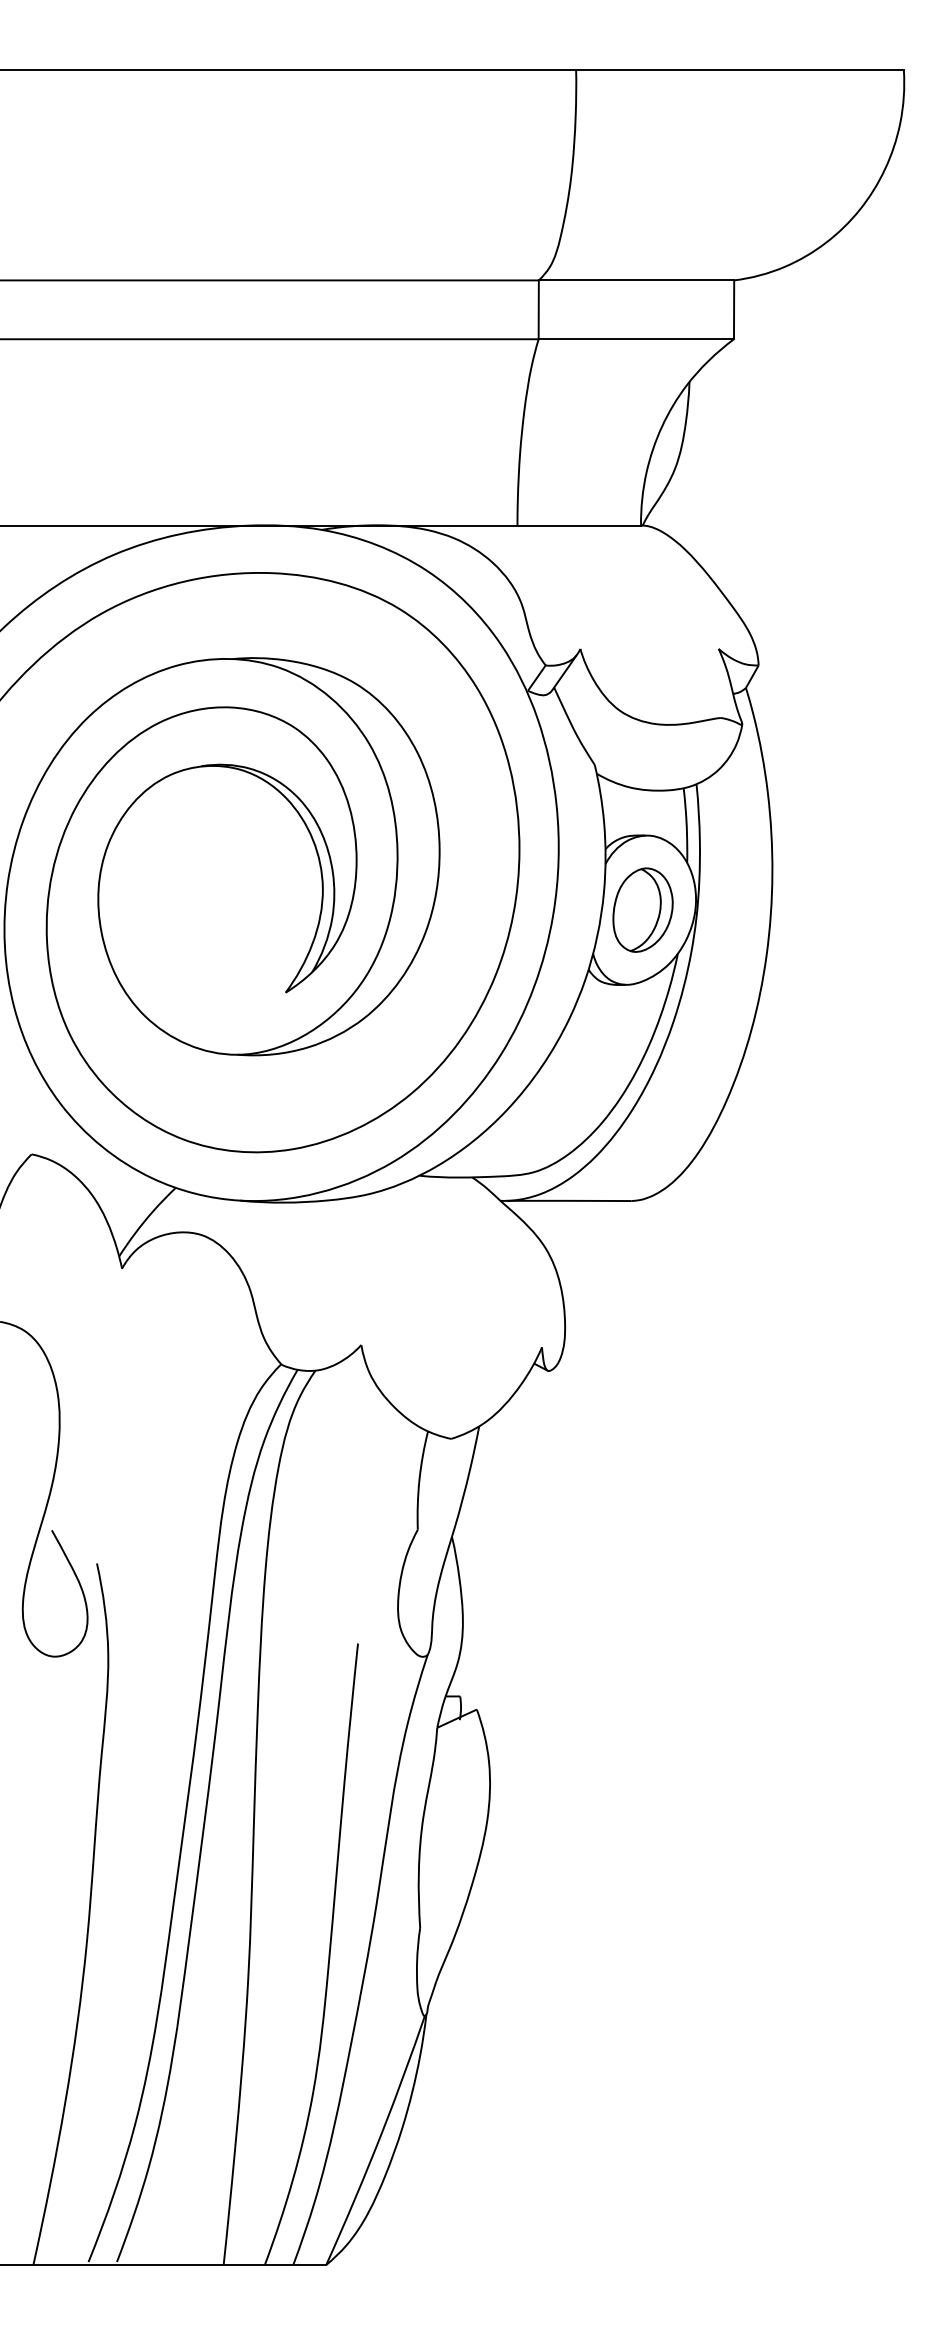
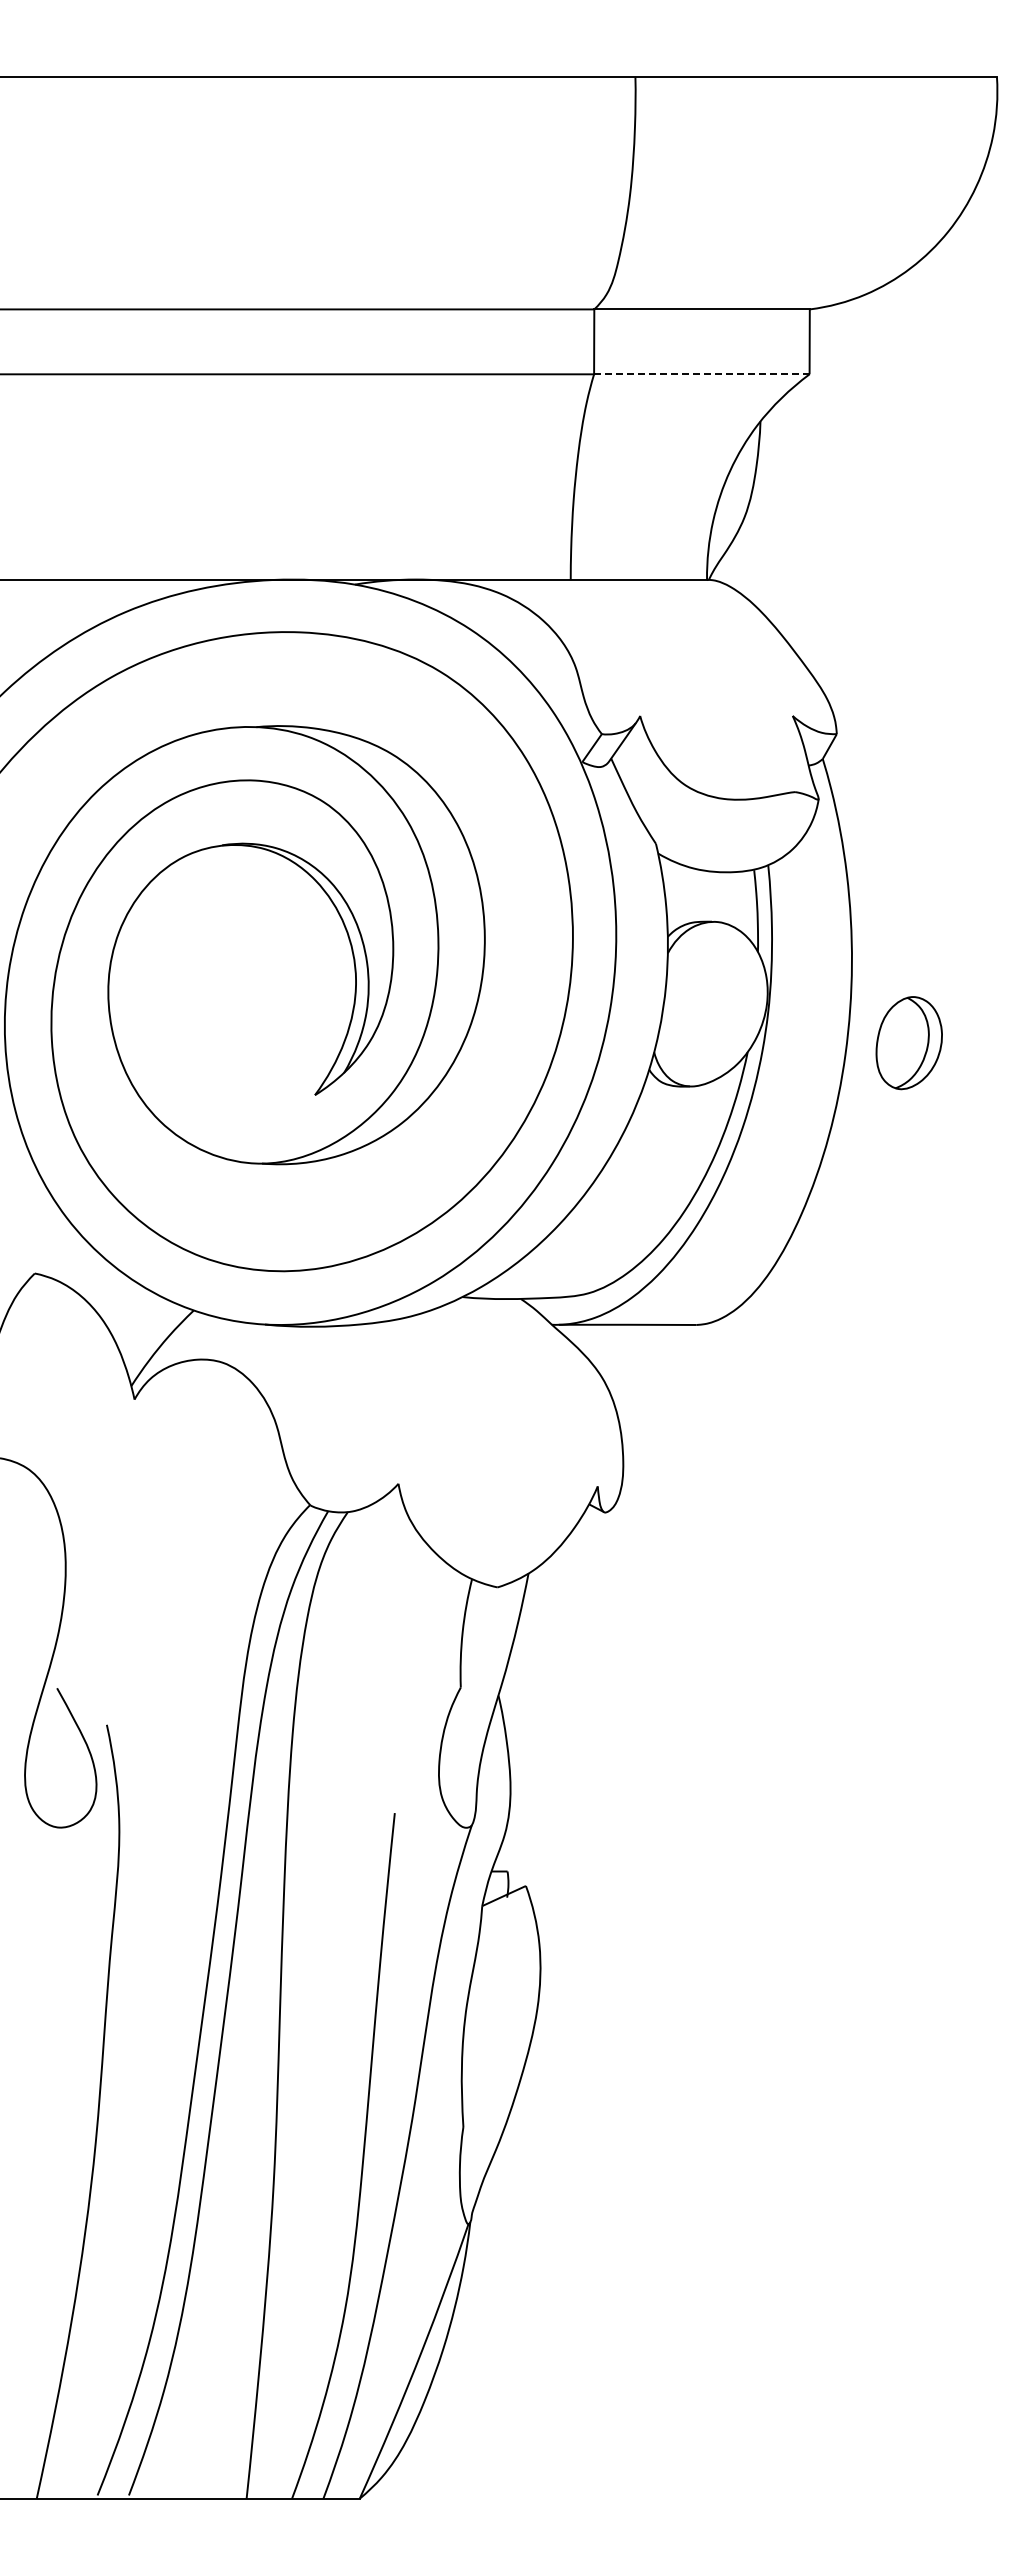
line: (636, 339) -> (701, 374), solid -> dashed
part: (642, 910) -> (908, 1043), moved

